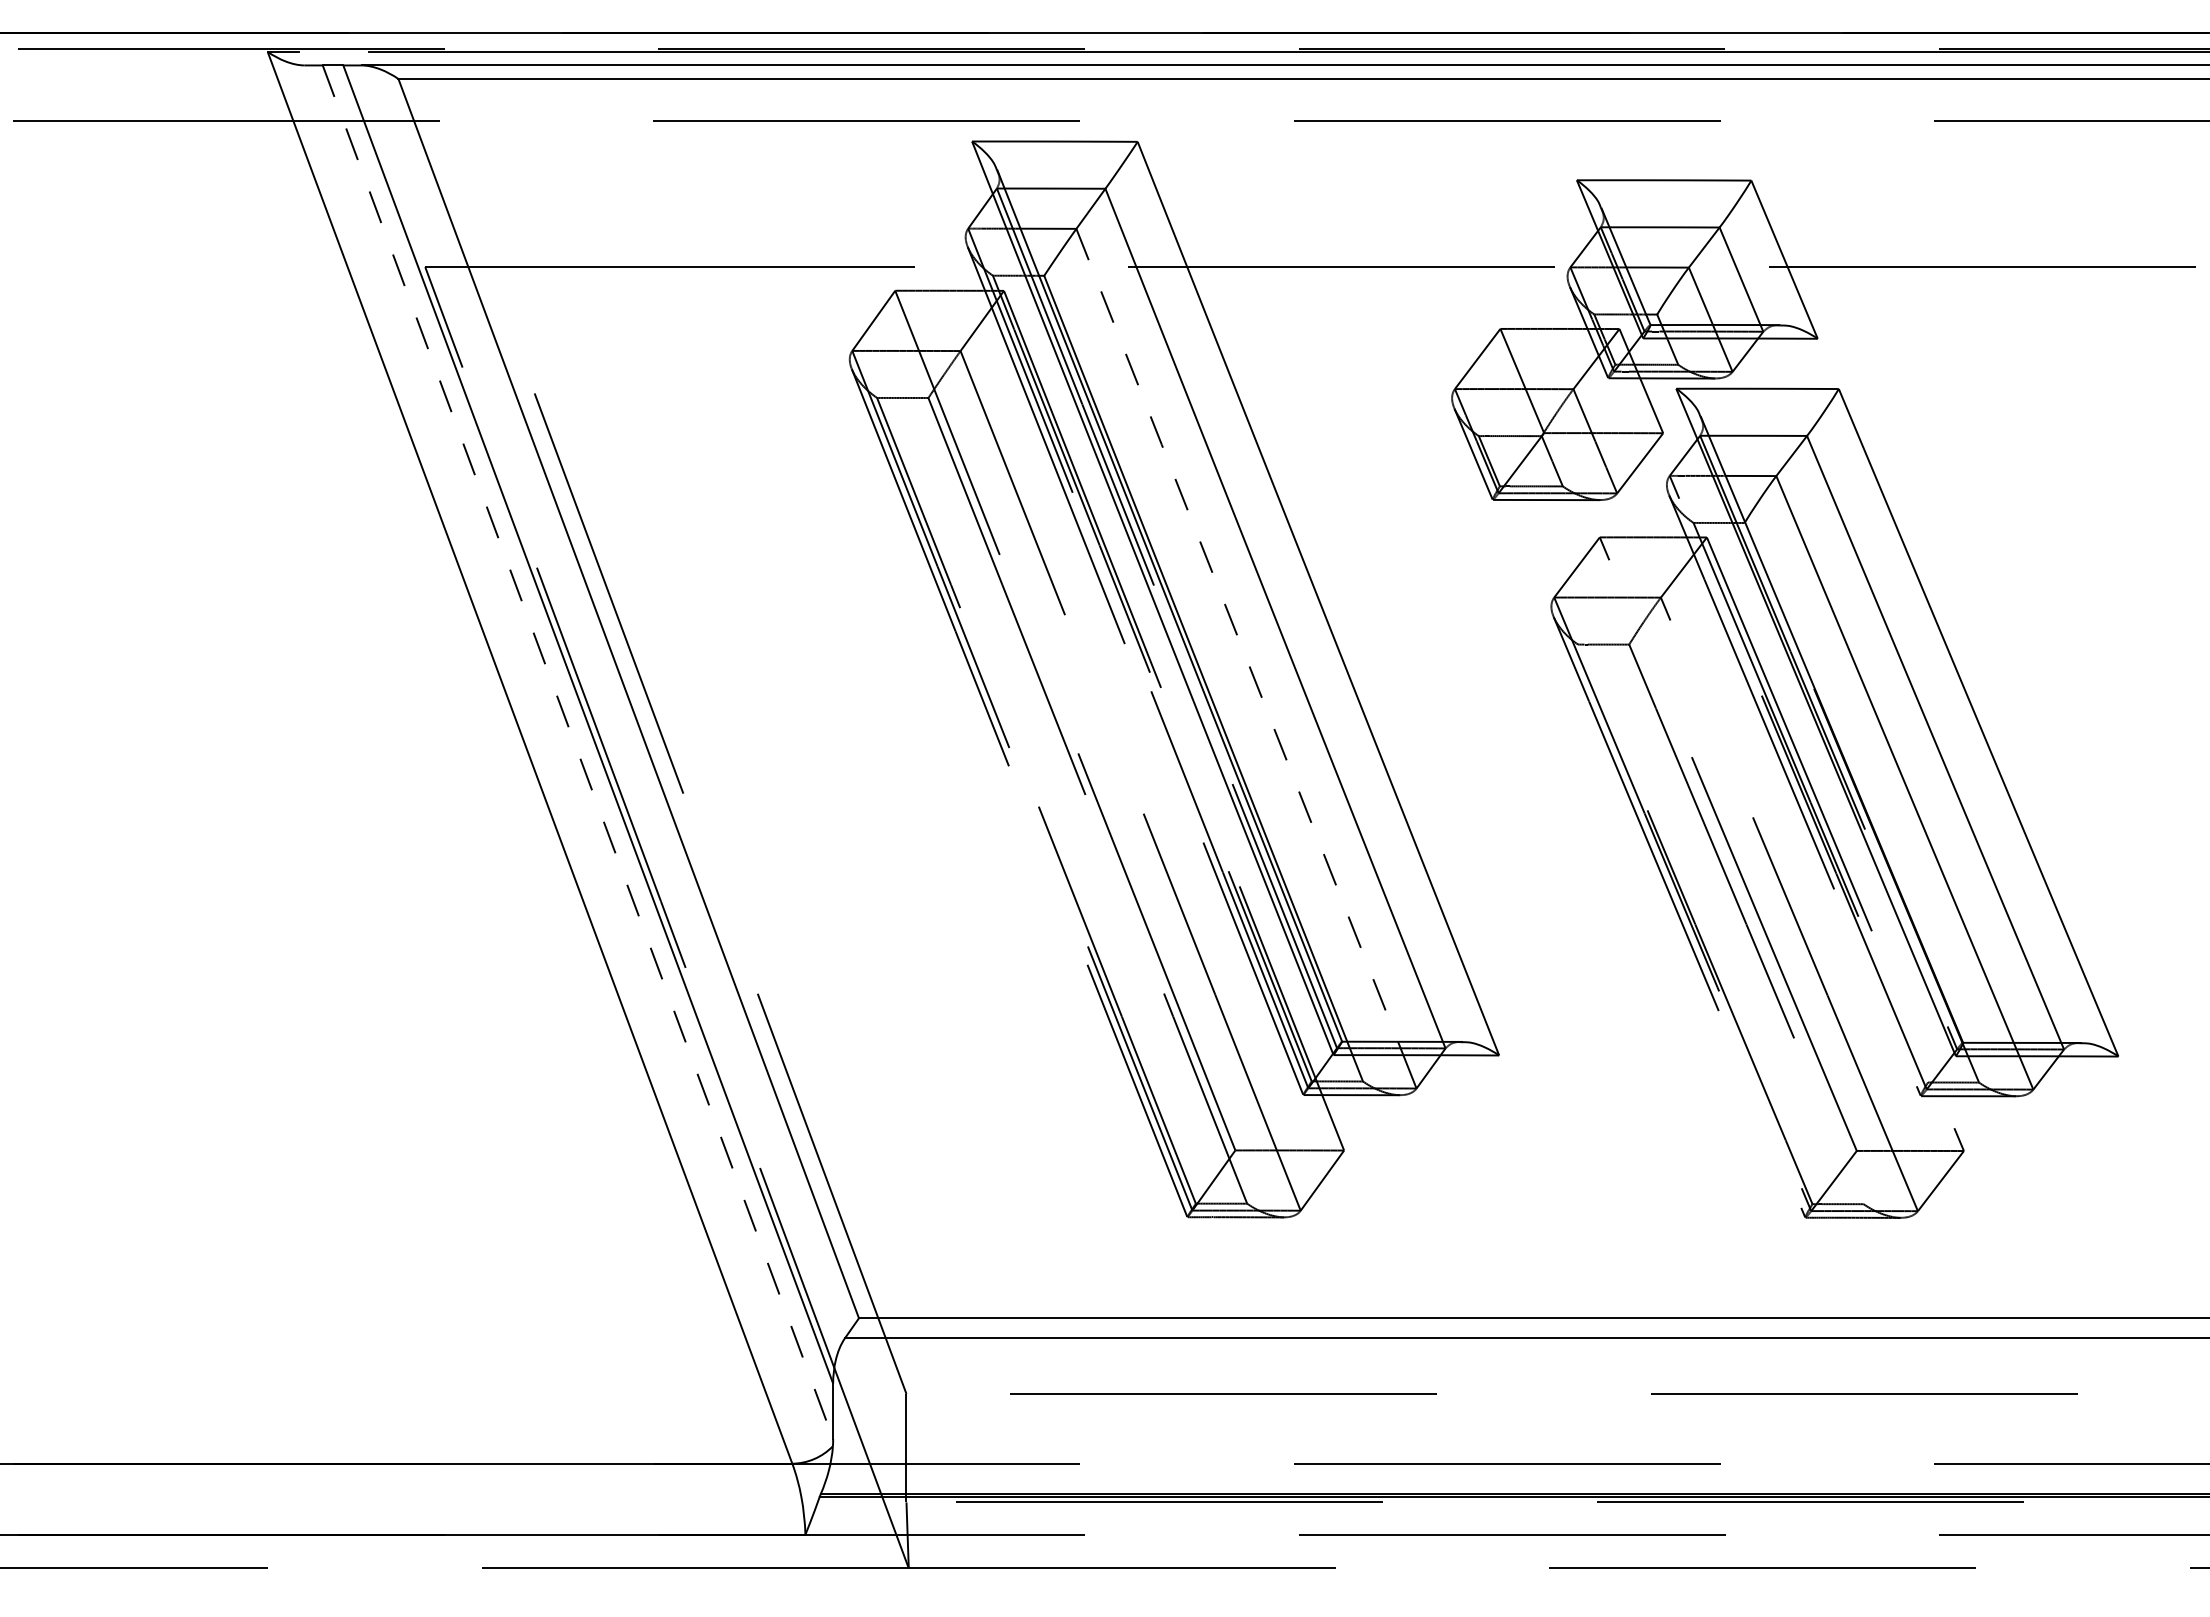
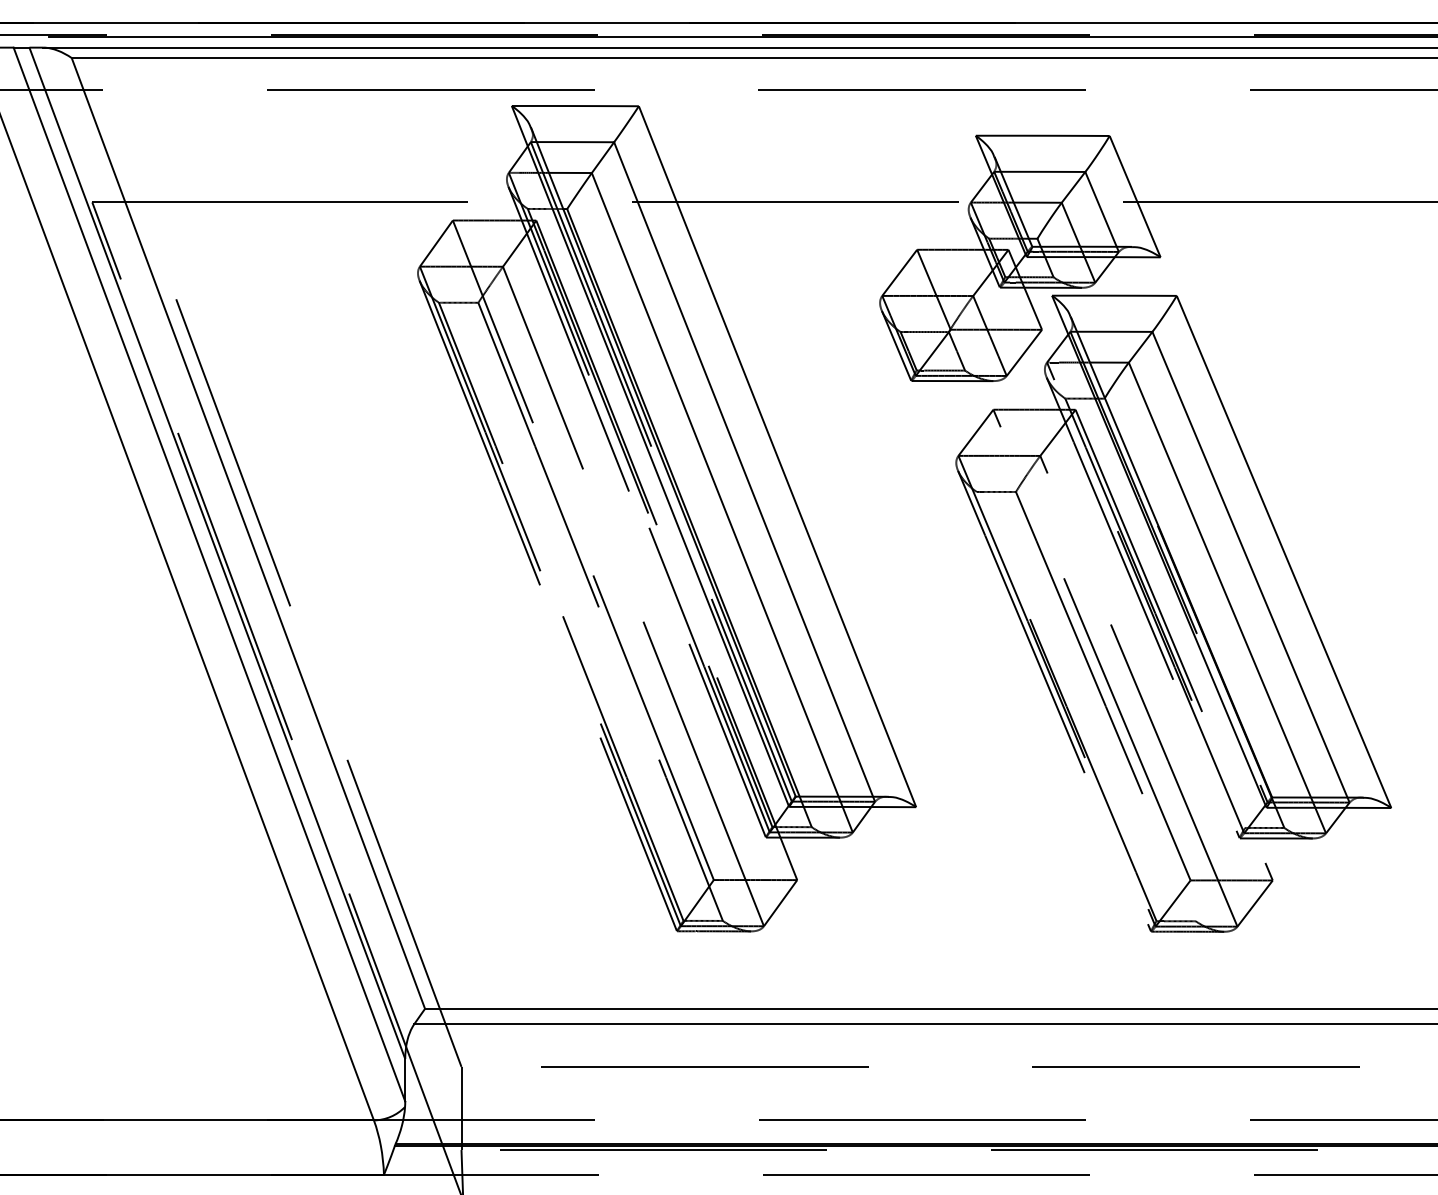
line: (1236, 634) -> (714, 484), dashed -> solid
line: (577, 752) -> (209, 574), dashed -> solid

